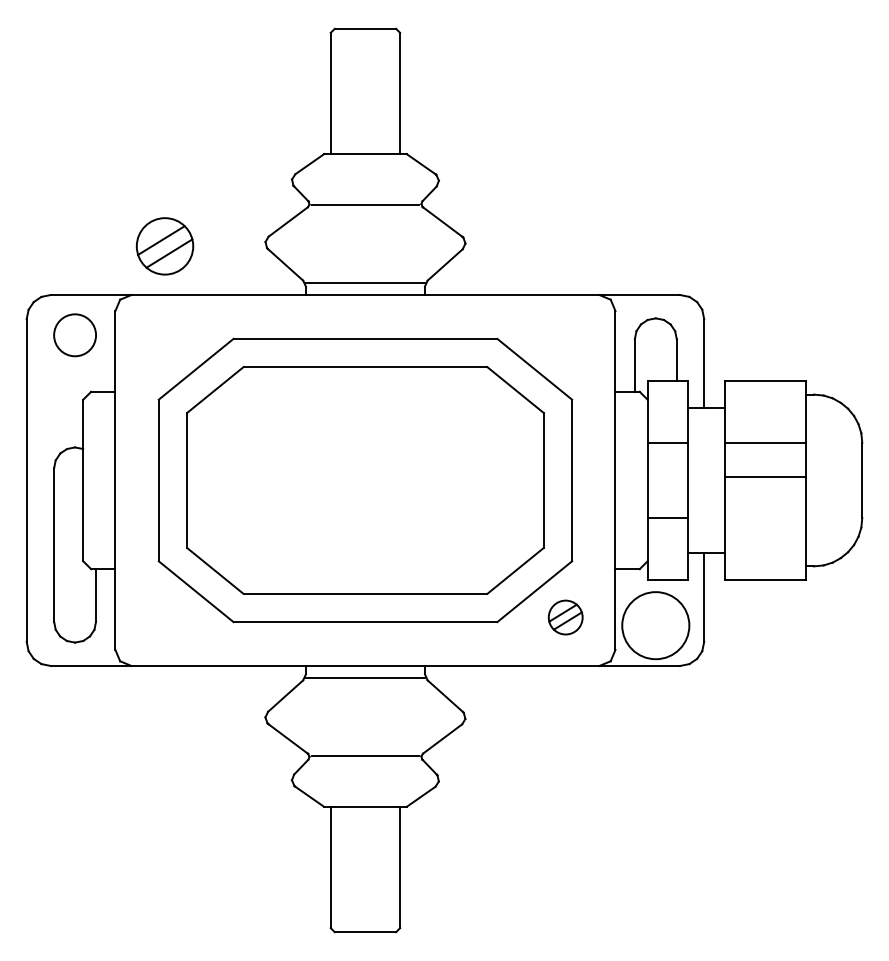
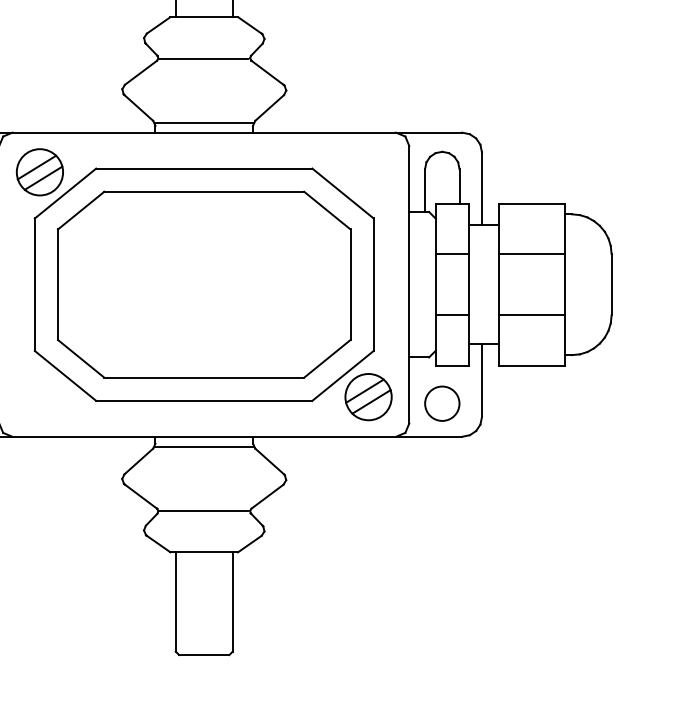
part: (164, 246) -> (39, 172), moved
line: (765, 477) -> (532, 315), moved
part: (565, 617) -> (368, 397), size x1.67
circle: (655, 625) -> (442, 403), size x0.62

